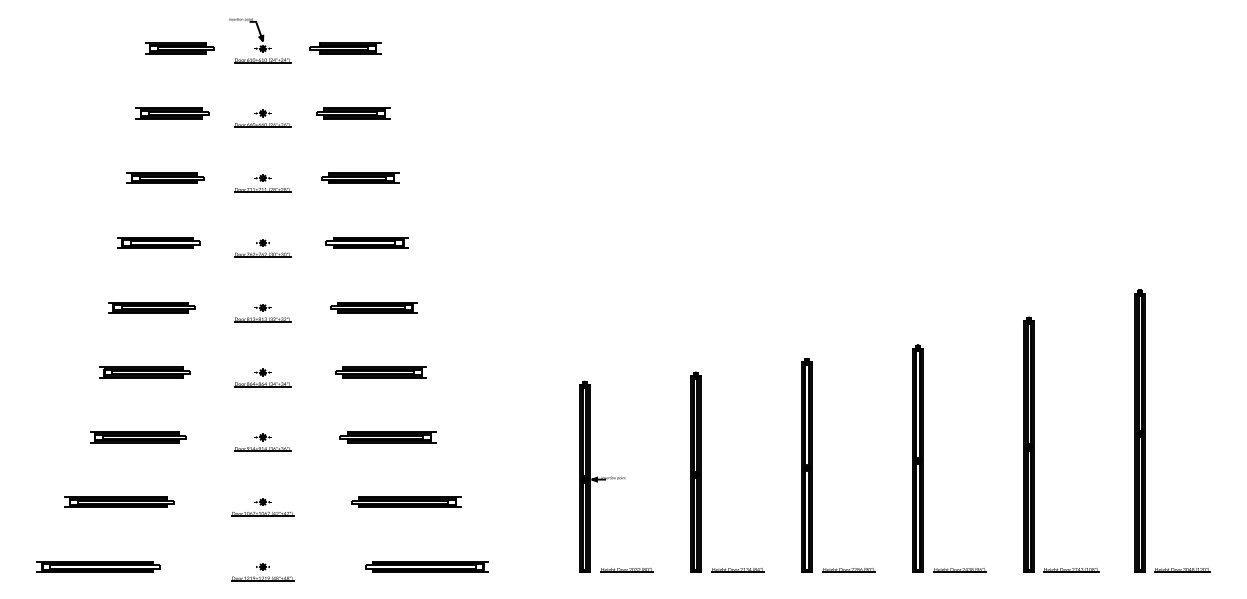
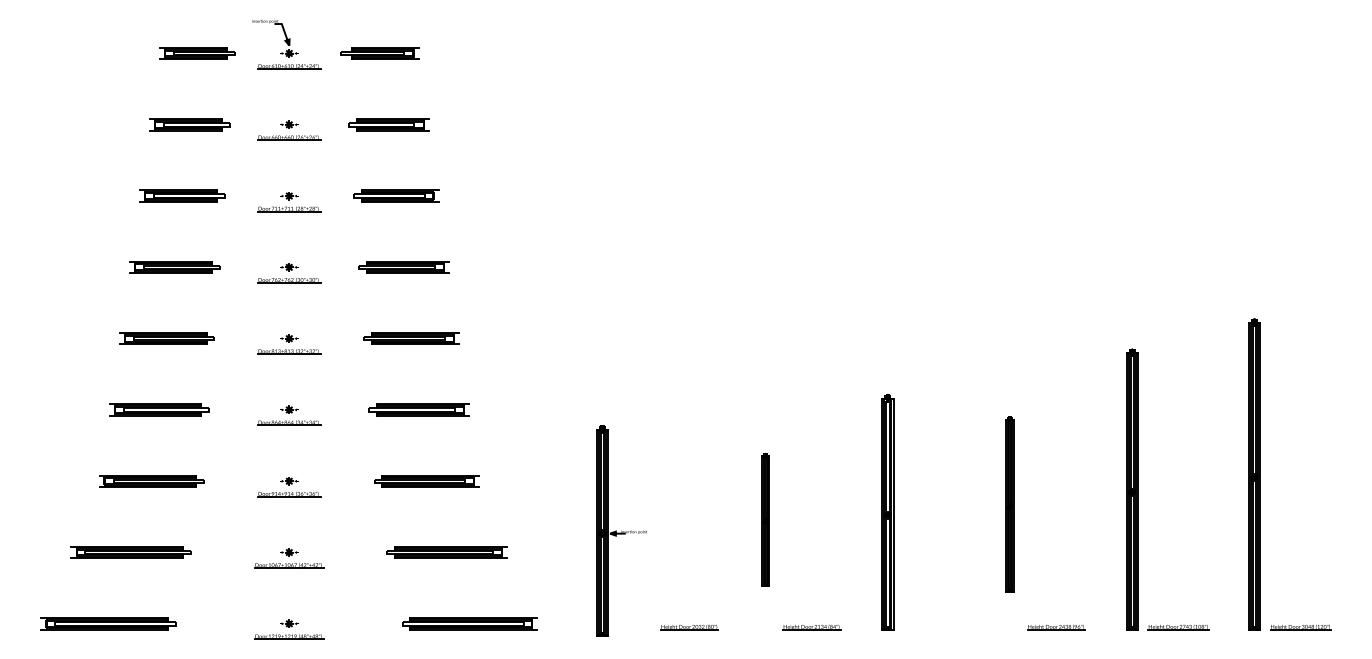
part: (917, 458) -> (1009, 504), size x0.7
part: (695, 472) -> (765, 519), size x0.6
part: (602, 476) -> (621, 530), moved
part: (848, 570) -> (933, 627), removed

